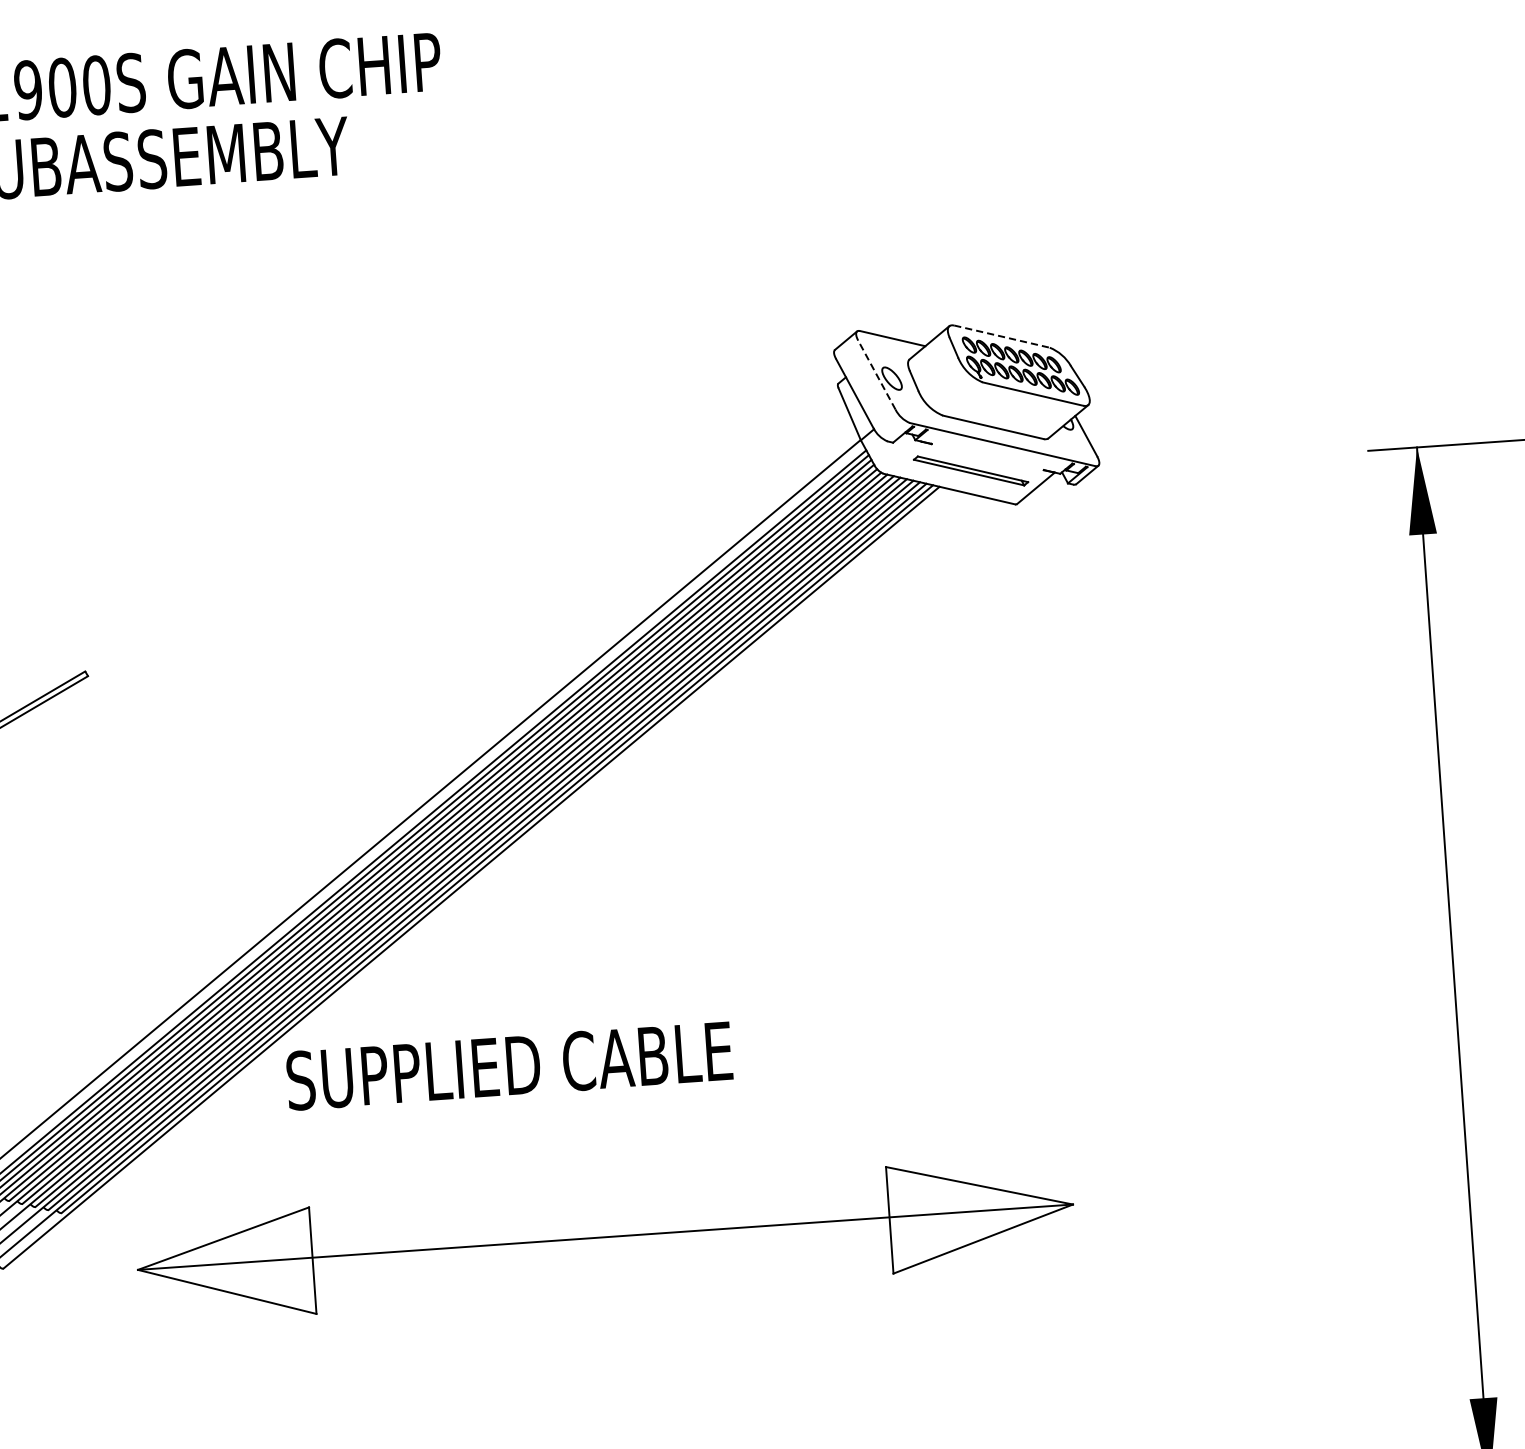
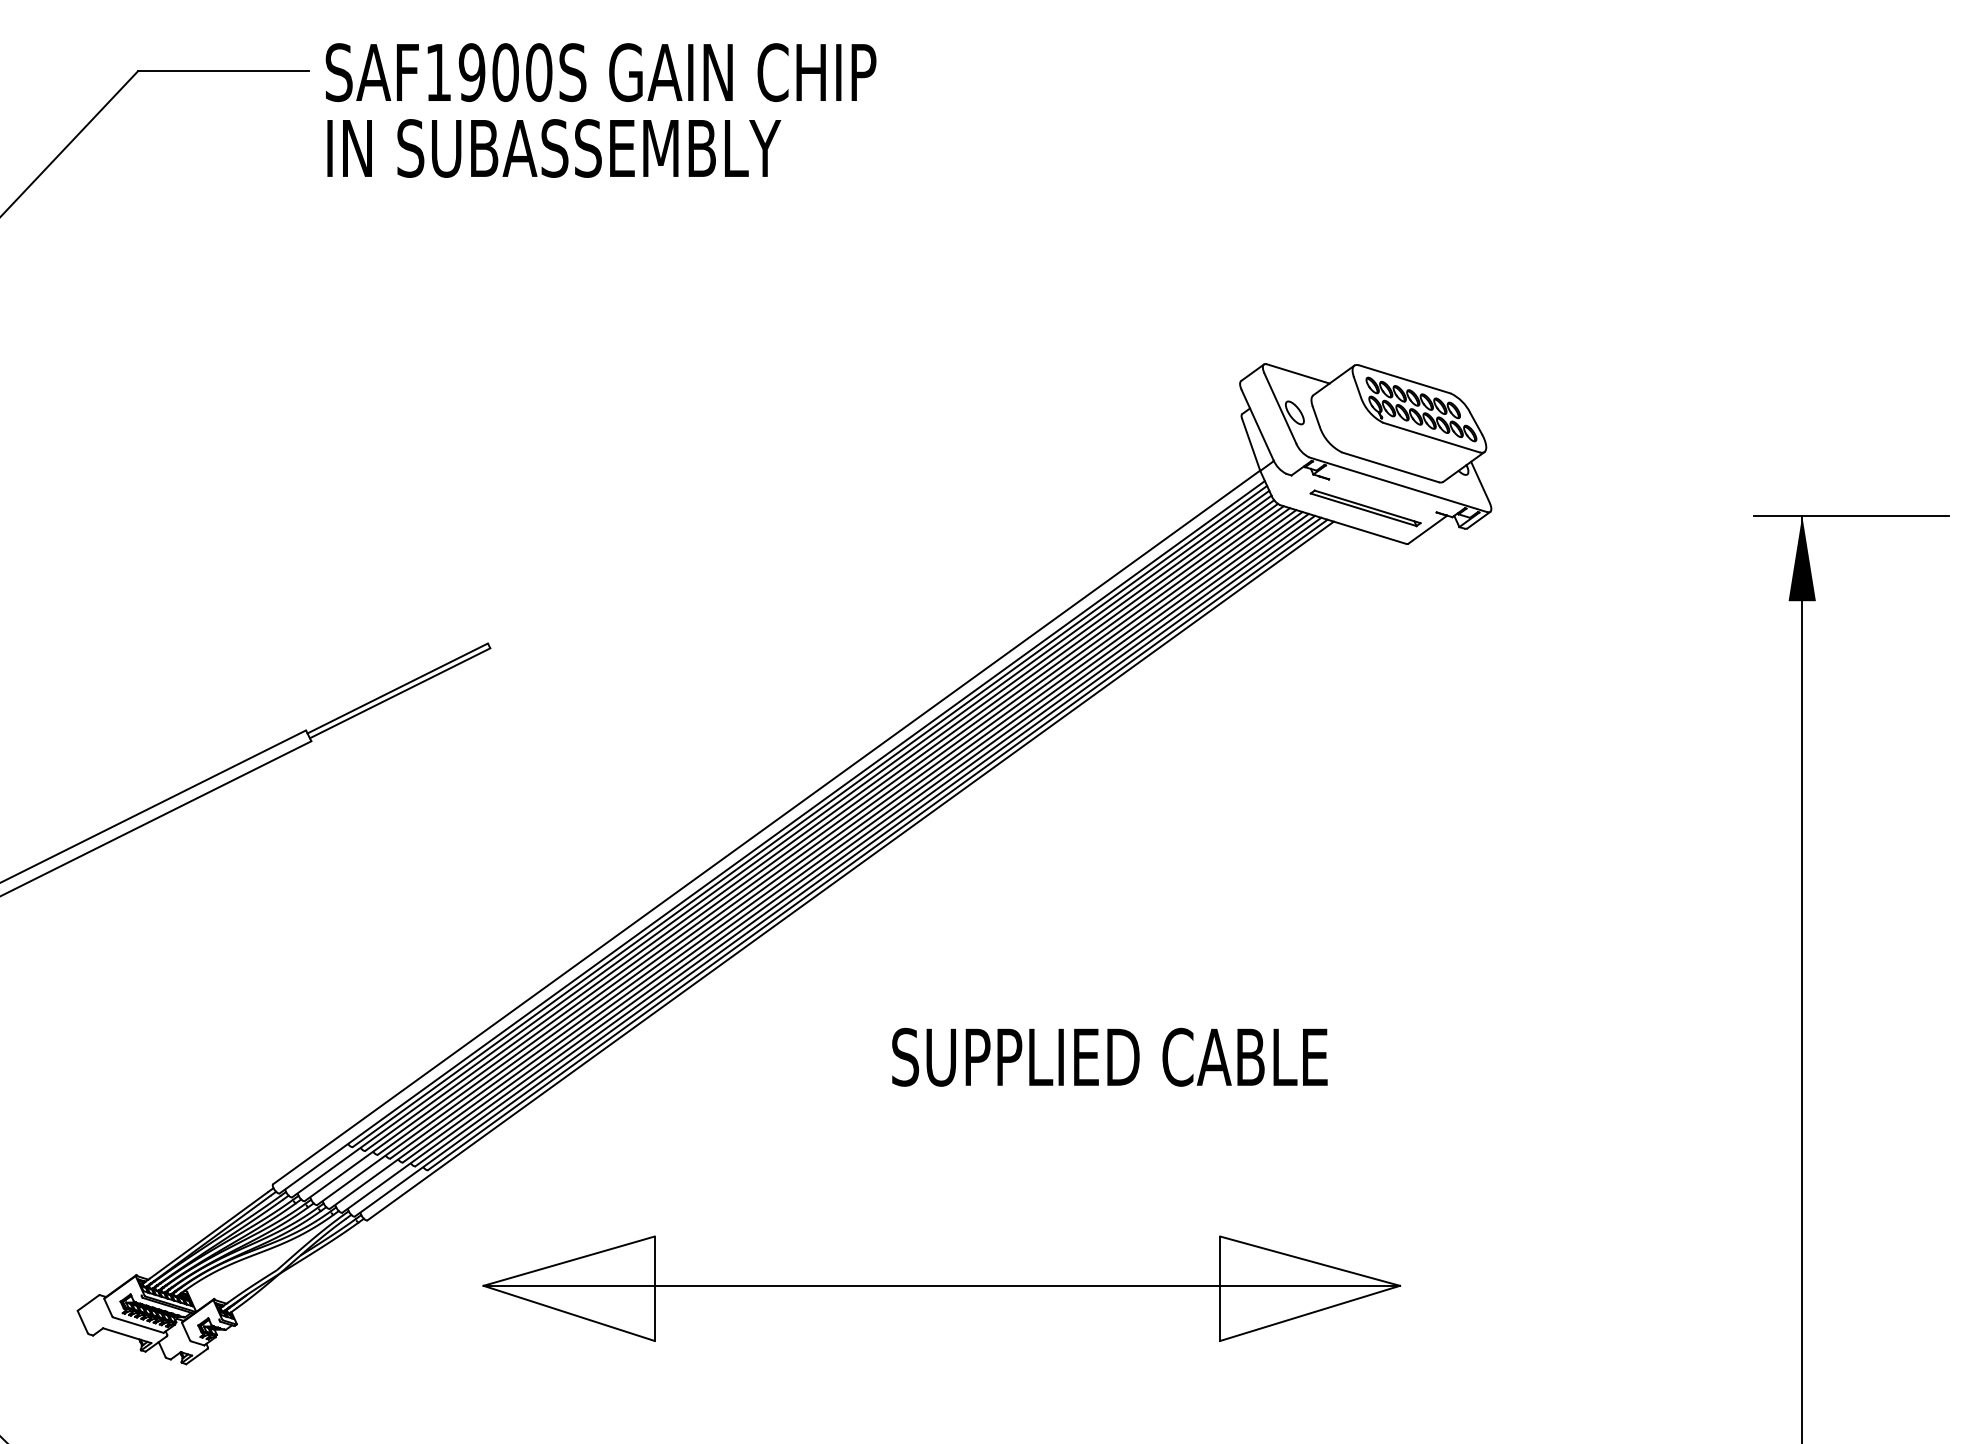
line: (1001, 336) -> (1404, 379), dashed -> solid
line: (877, 375) -> (1280, 408), dashed -> solid
text: (509, 1065) -> (1109, 1056), moved
part: (605, 1239) -> (941, 1288), moved

